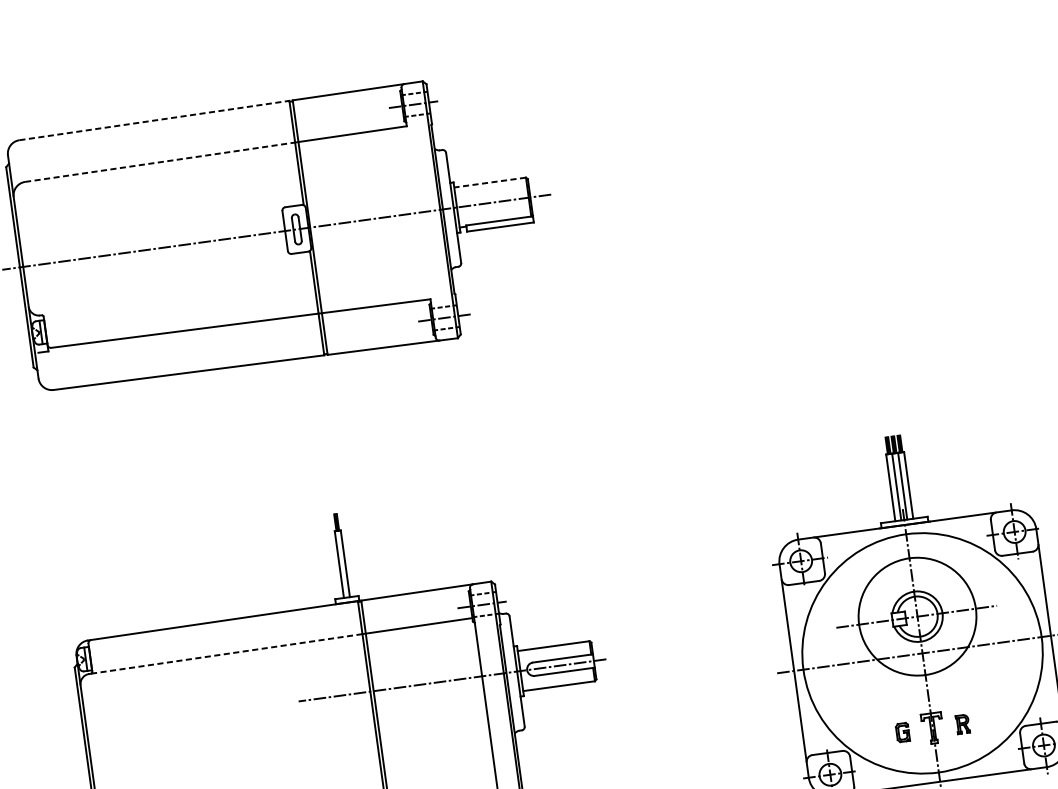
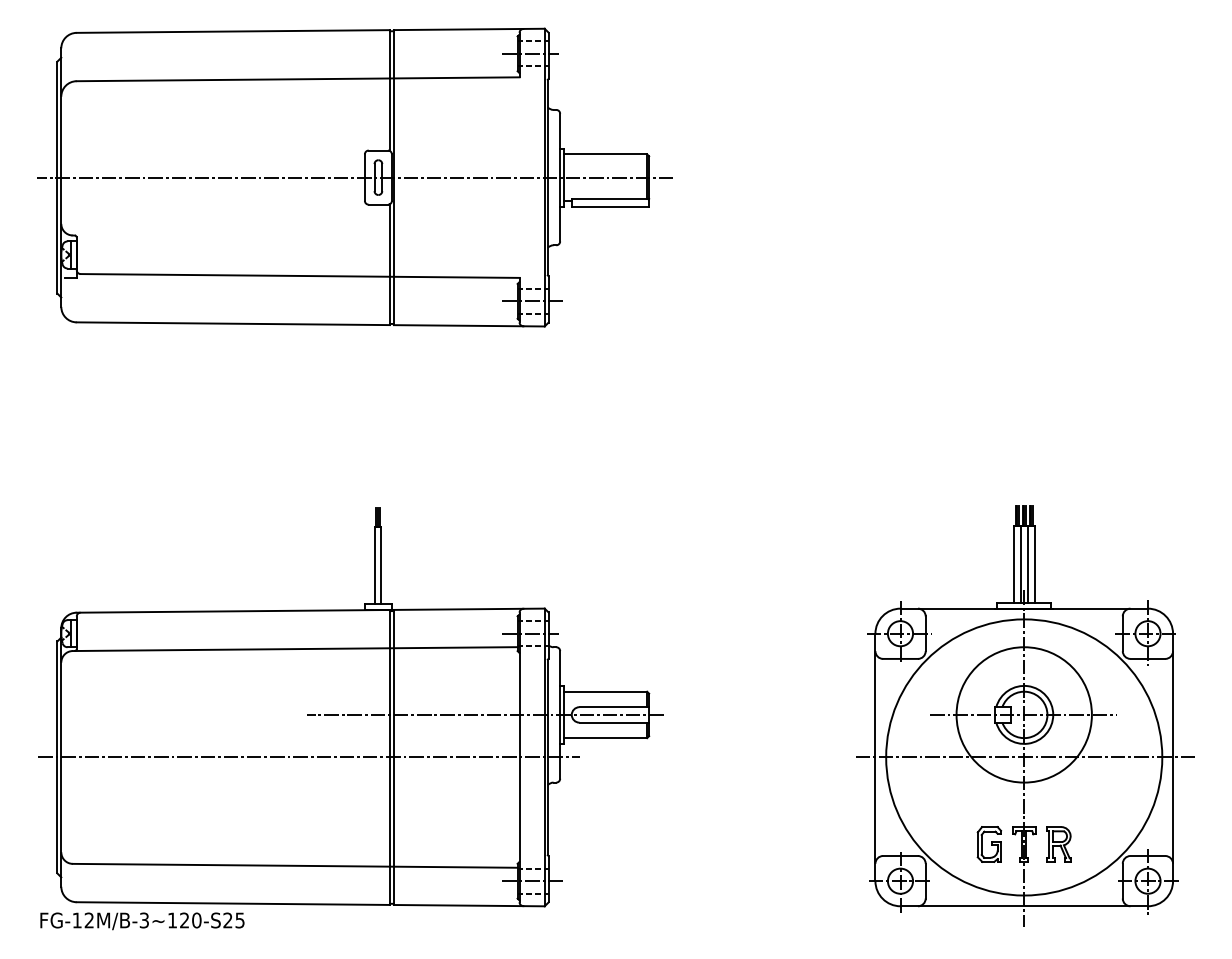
line: (154, 120) -> (233, 31), dashed -> solid
line: (160, 161) -> (233, 79), dashed -> solid
line: (490, 182) -> (605, 154), dashed -> solid
line: (226, 653) -> (232, 649), dashed -> solid
part: (962, 724) -> (1058, 844), size x1.67
part: (902, 732) -> (989, 844), size x1.67
line: (305, 738) -> (308, 757), added

